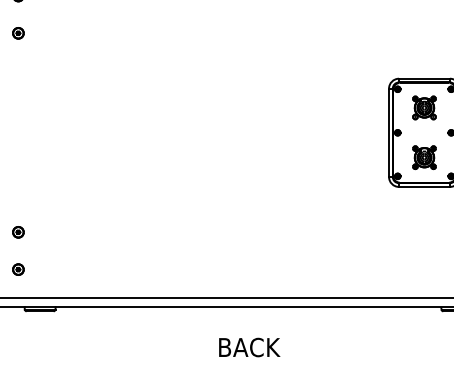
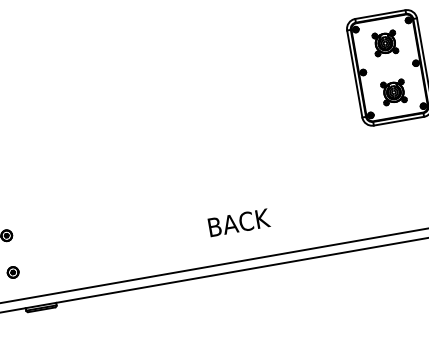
text: (249, 347) -> (239, 222), moved

